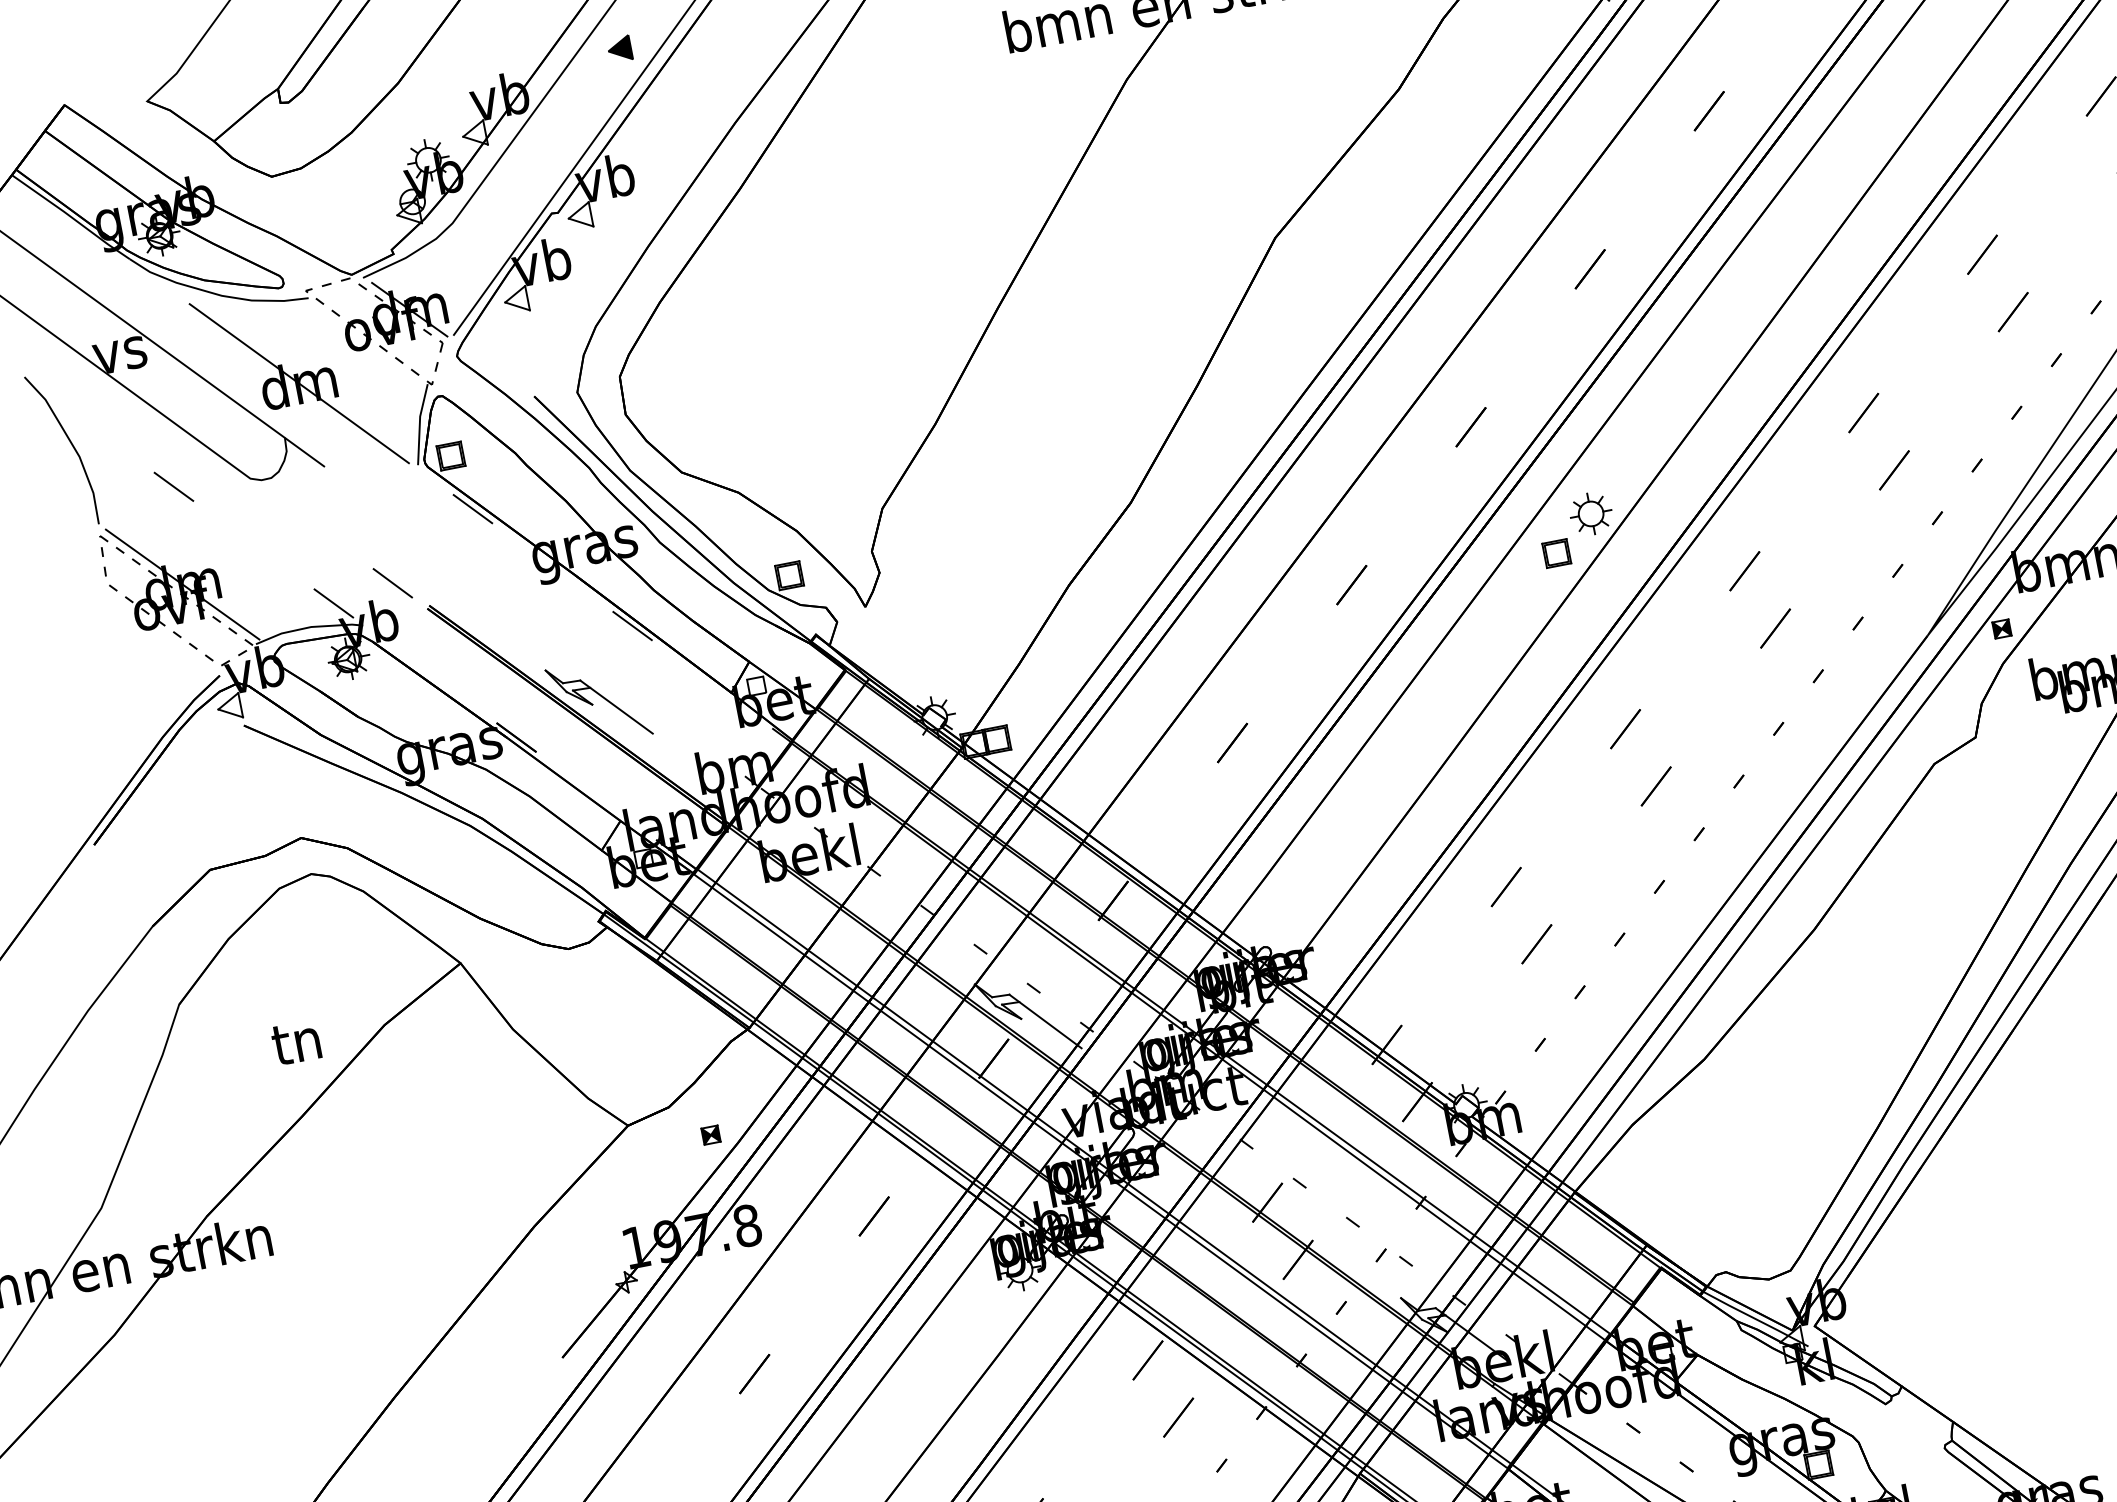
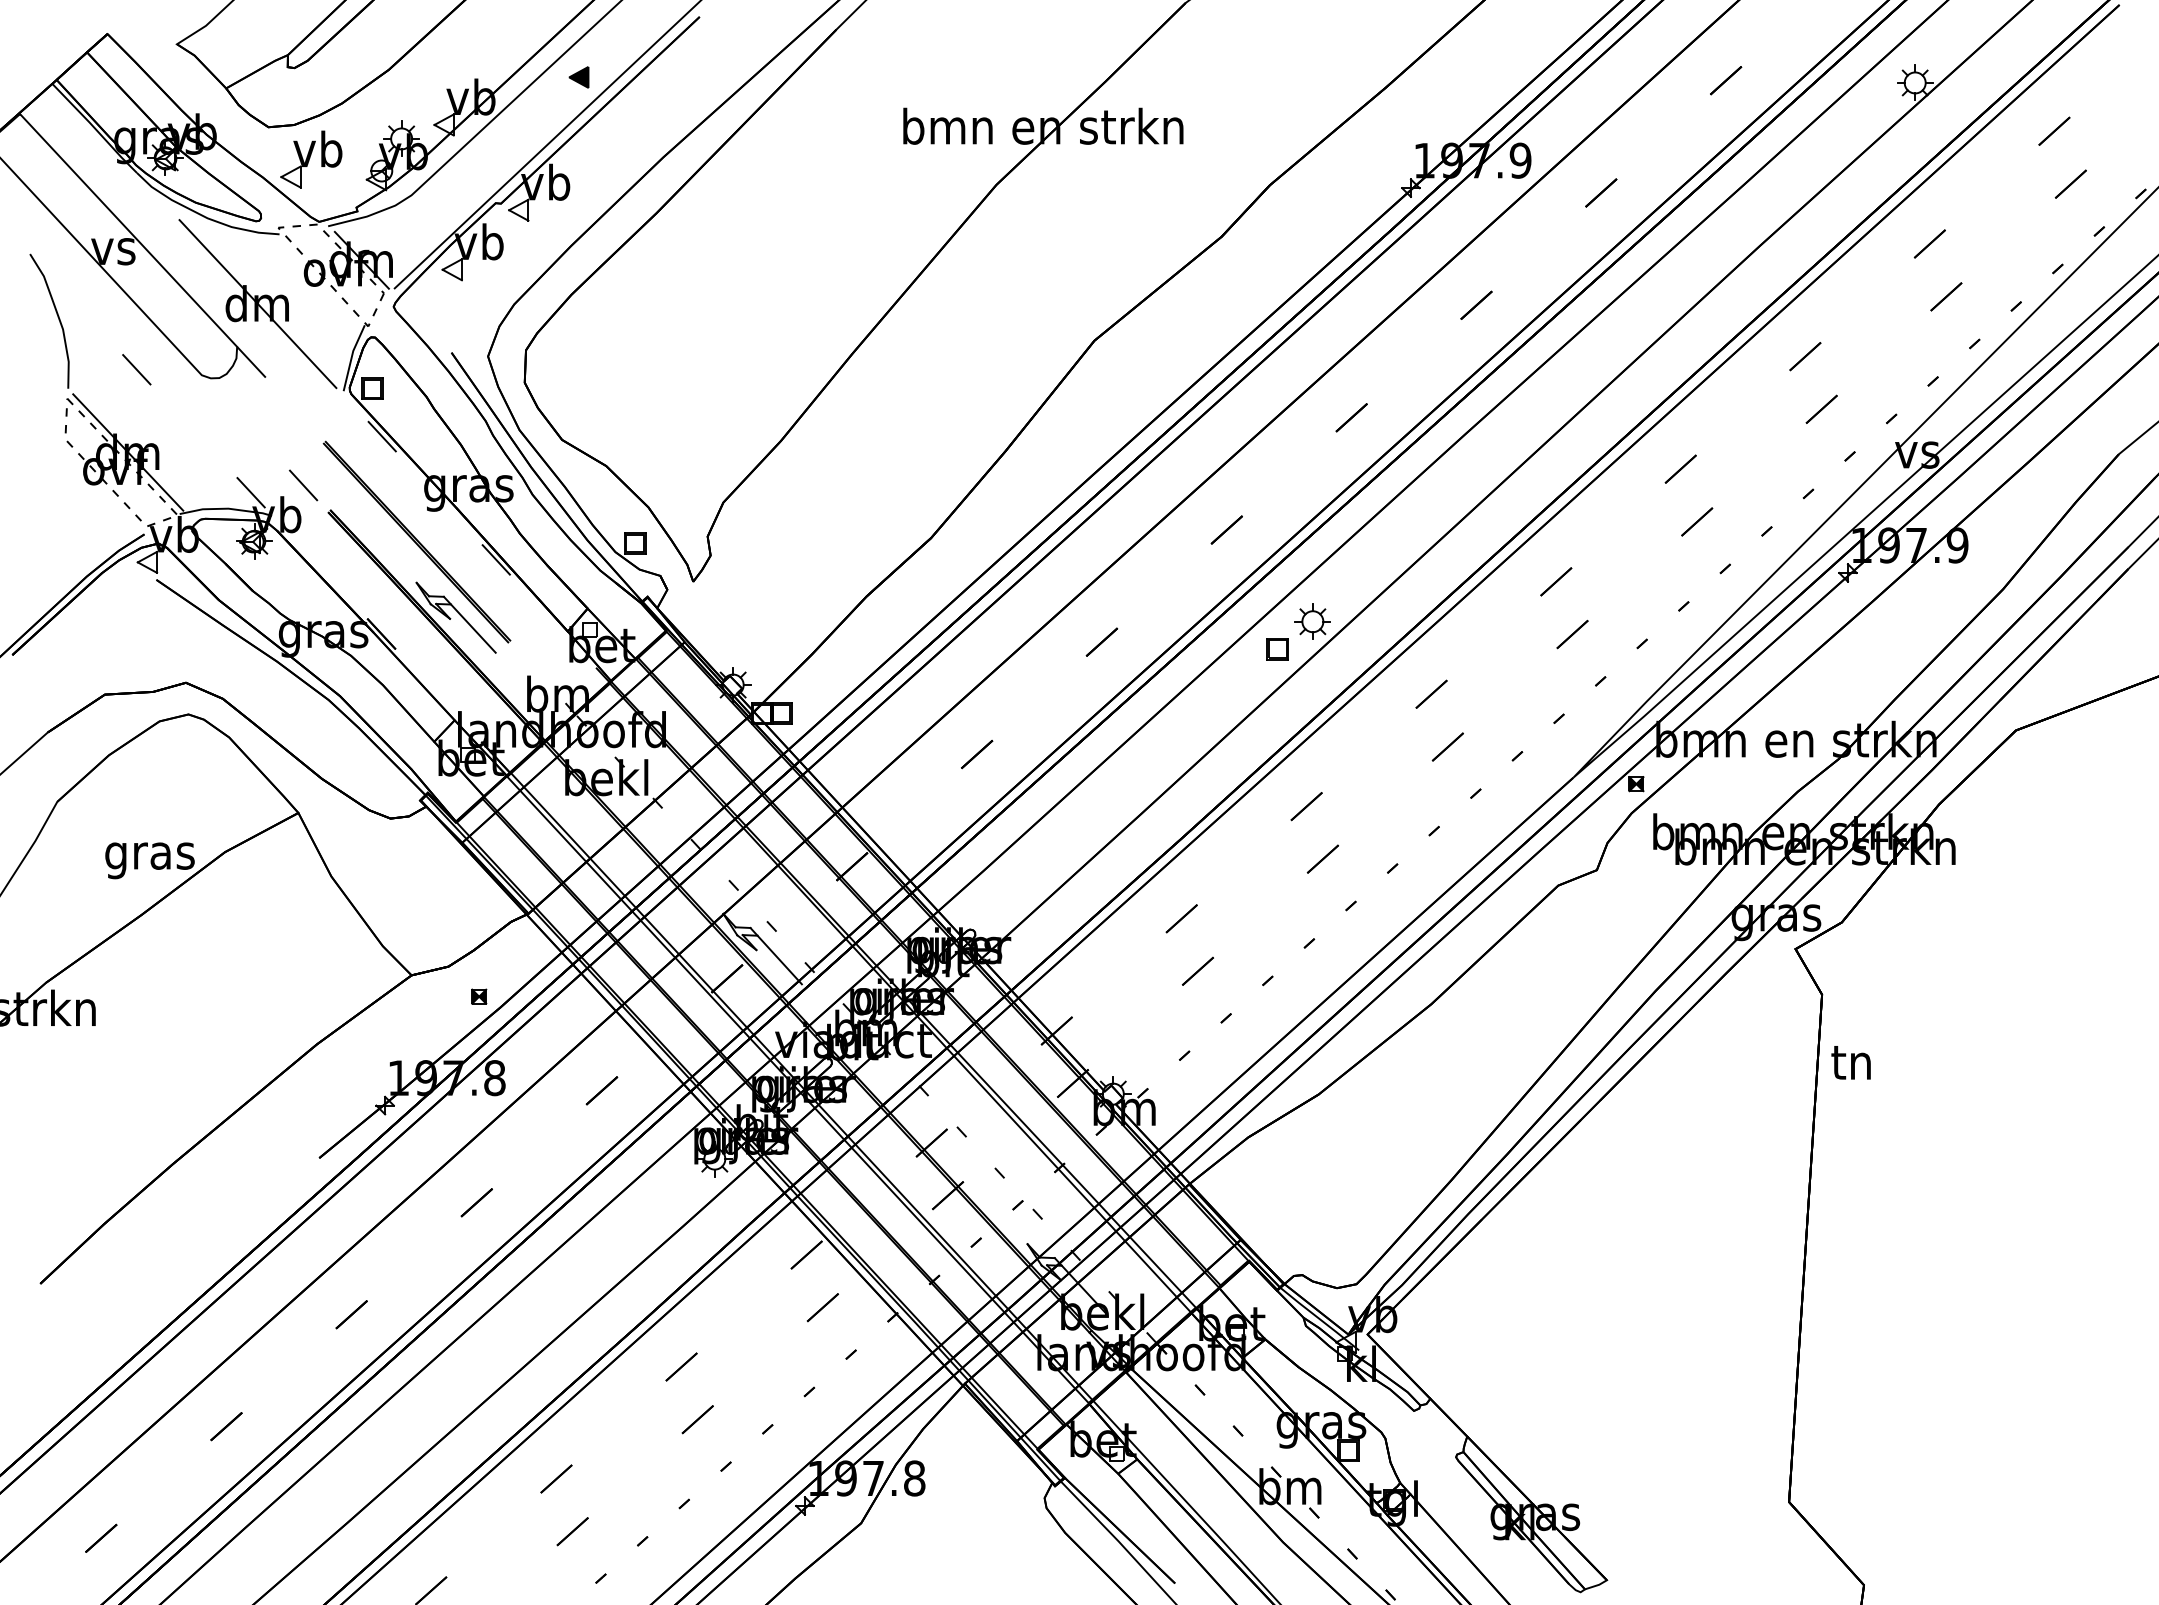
part: (328, 204) -> (311, 159), added
part: (536, 622) -> (416, 541), added
text: (298, 1048) -> (149, 857), tn -> gras

